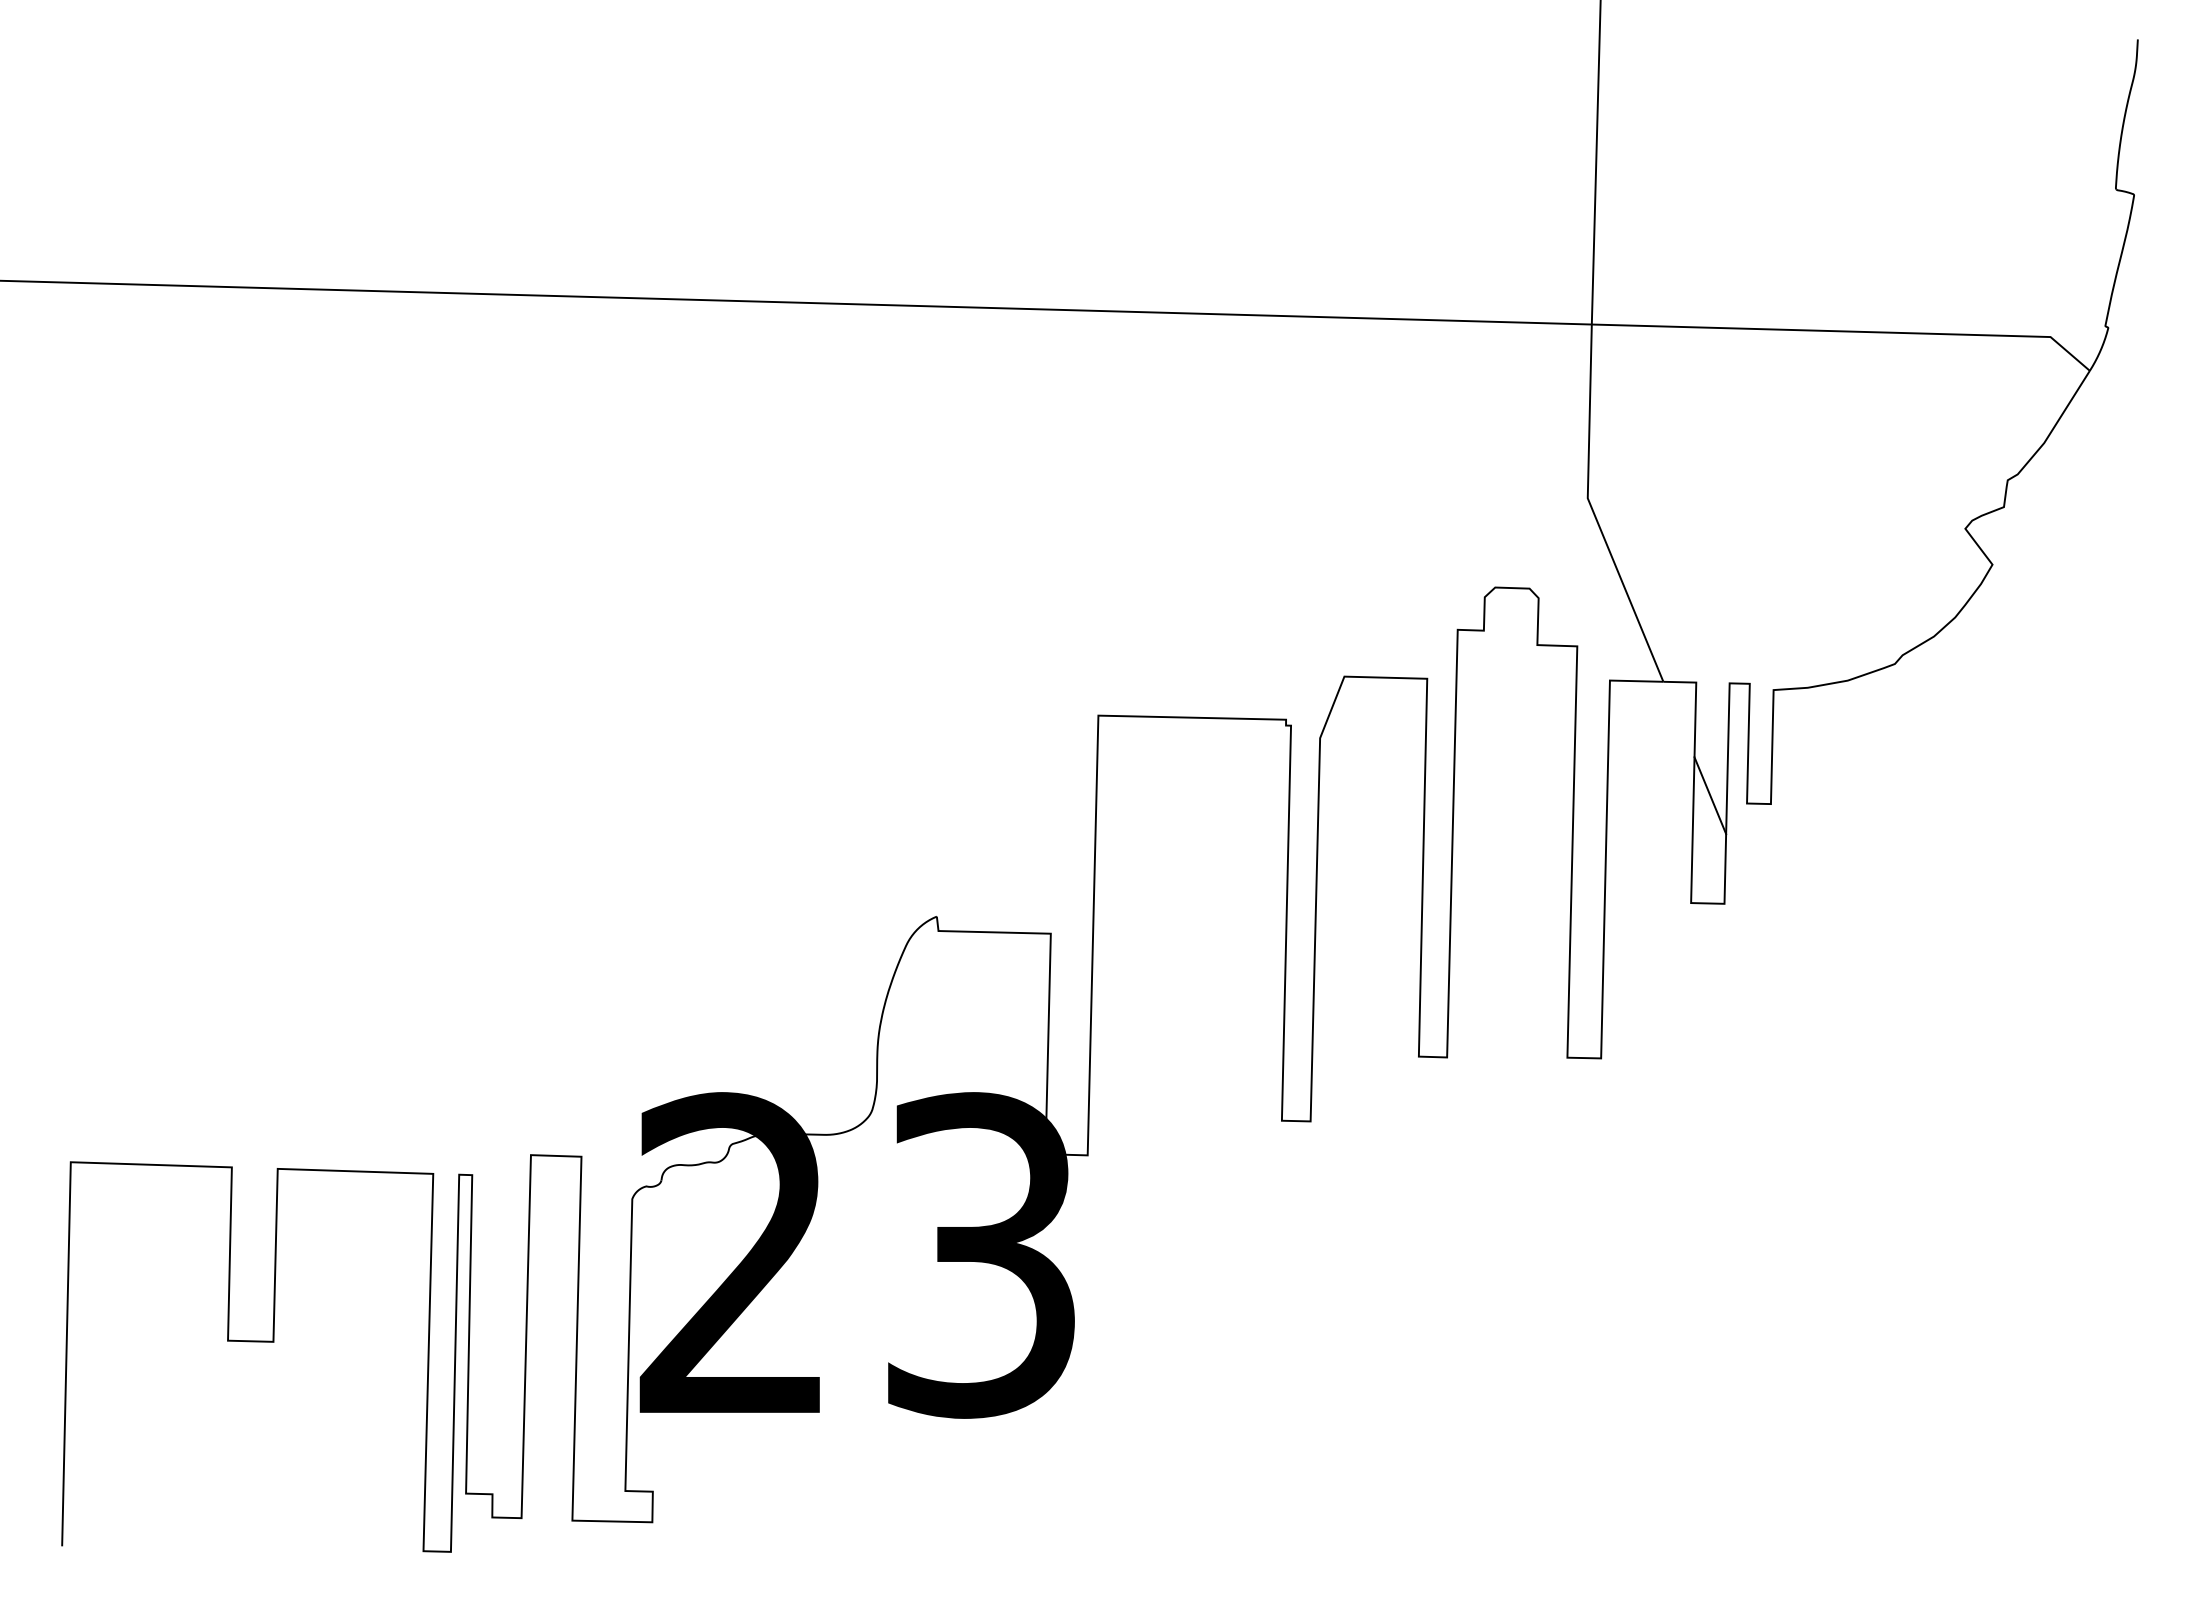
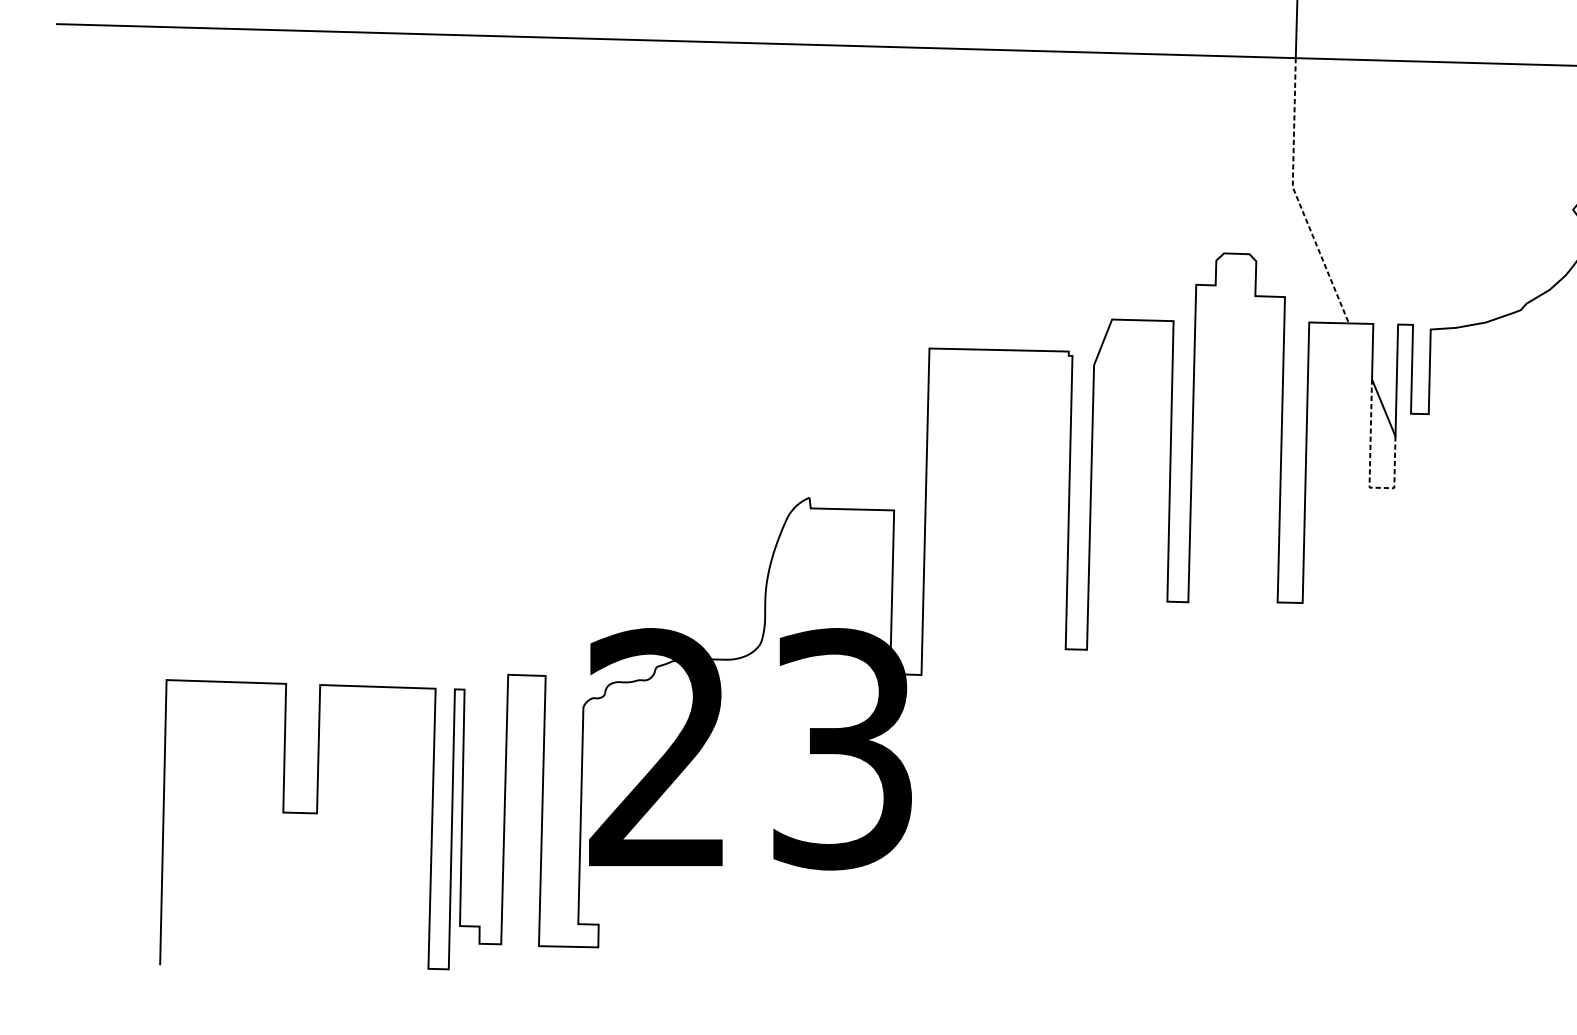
line: (1592, 509) -> (1296, 195), solid -> dashed
line: (1691, 883) -> (1369, 473), solid -> dashed

